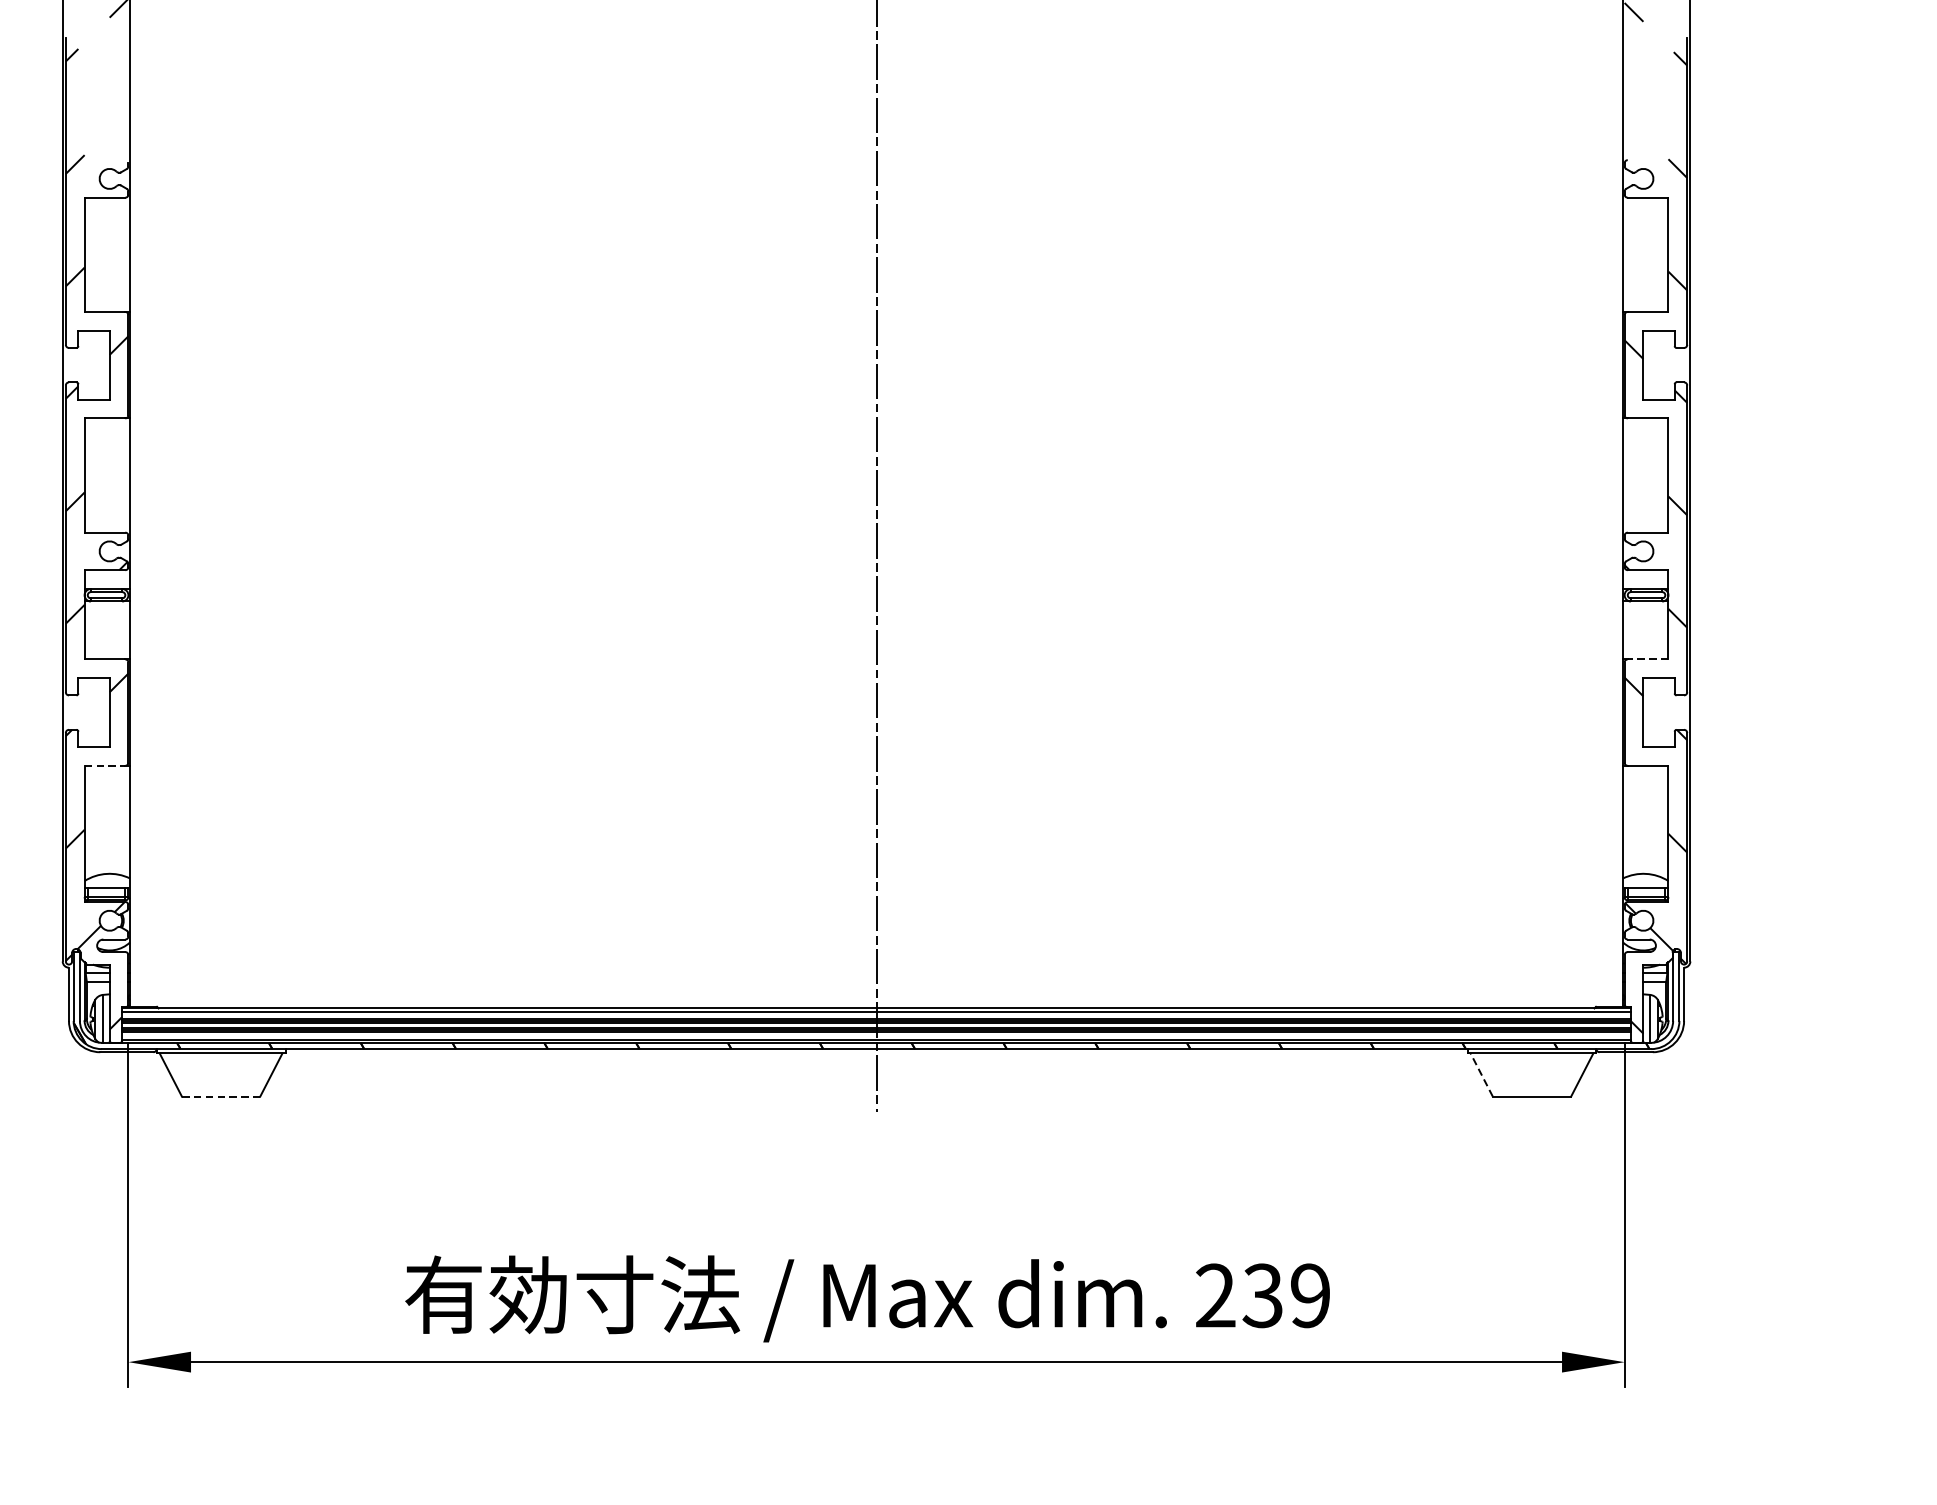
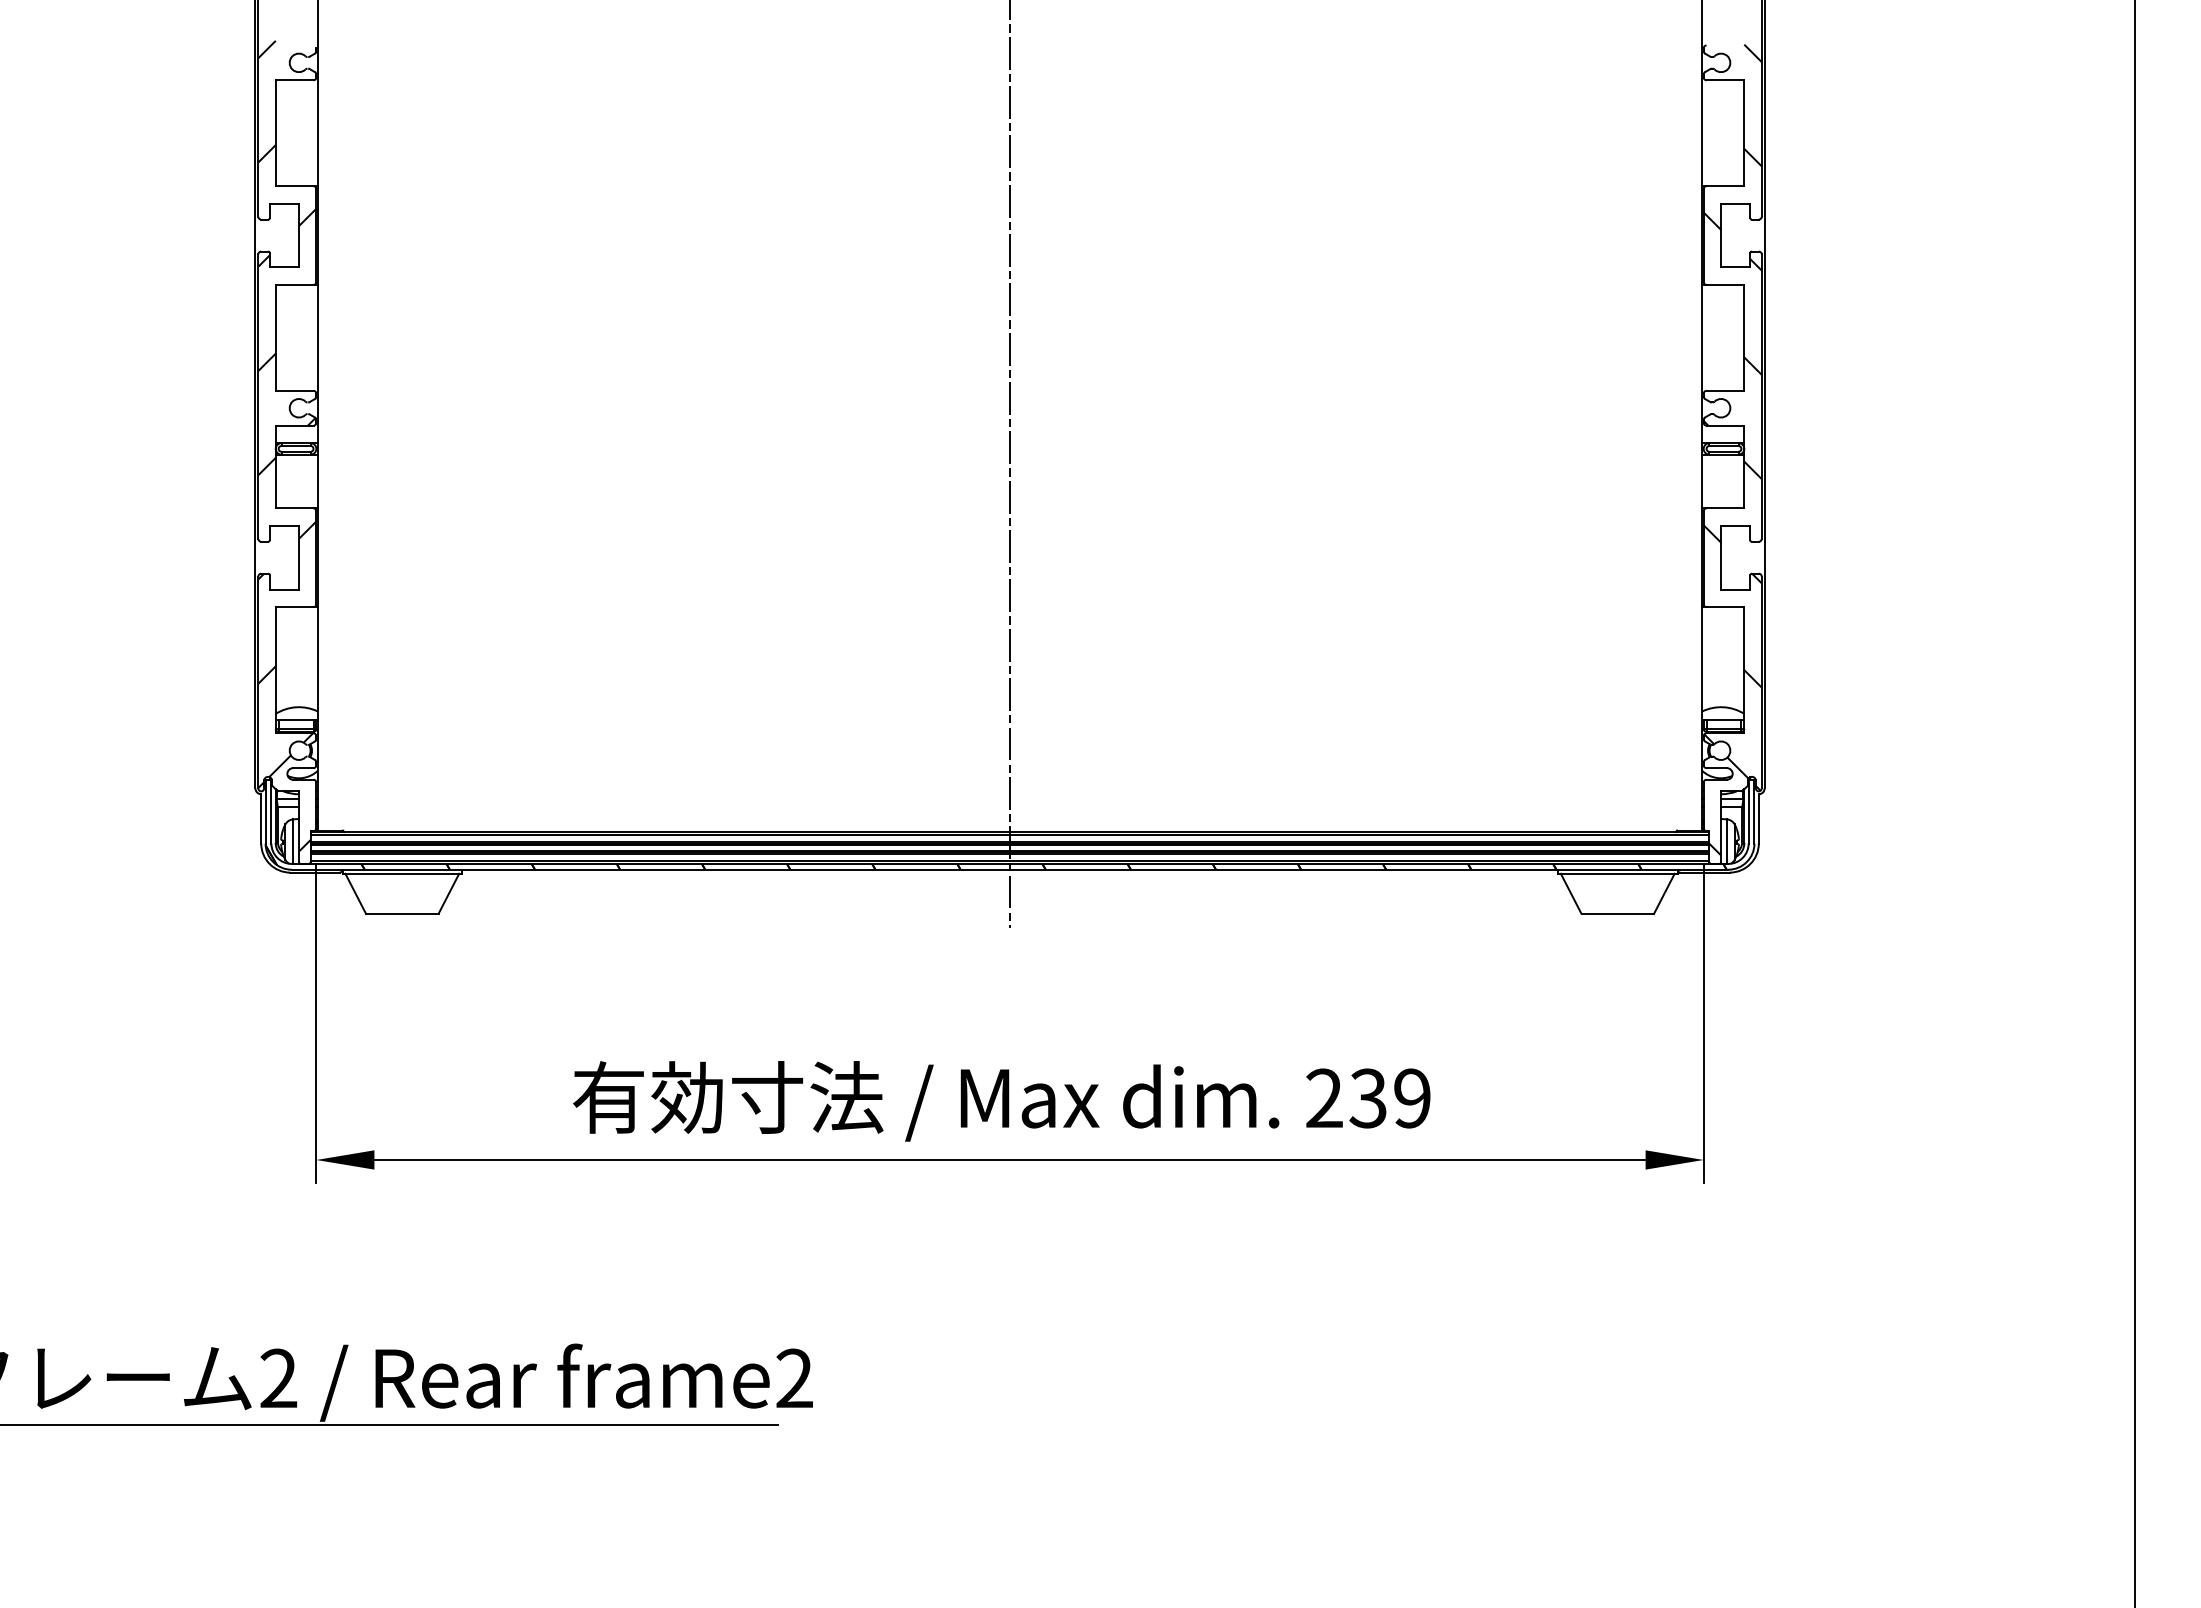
line: (1648, 659) -> (1725, 508), dashed -> solid
line: (104, 766) -> (294, 607), dashed -> solid
line: (1482, 1074) -> (1571, 893), dashed -> solid
line: (221, 1096) -> (402, 913), dashed -> solid

